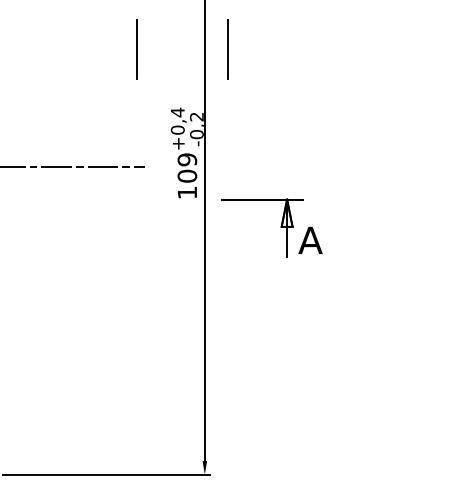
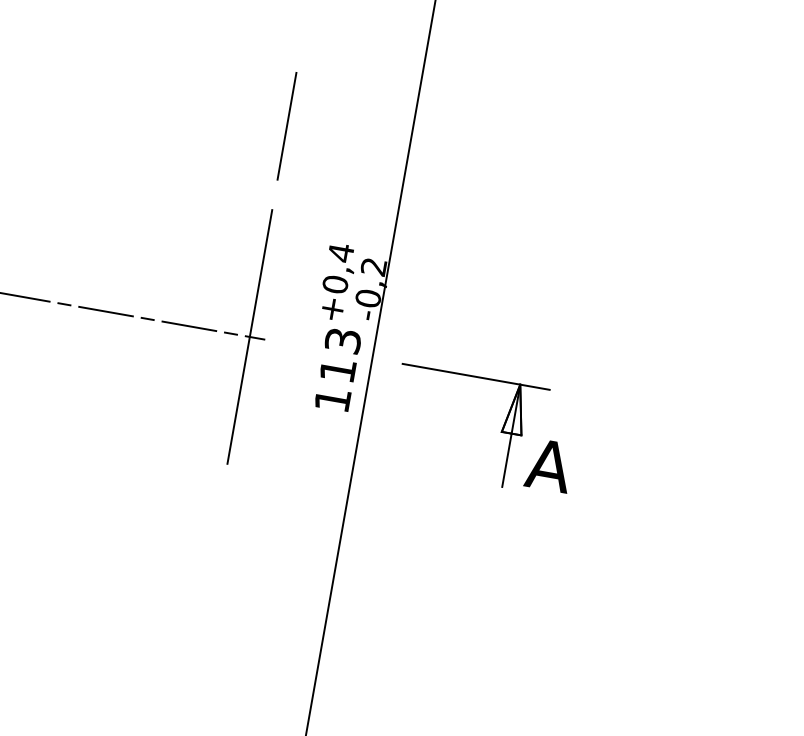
line: (227, 49) -> (450, 155), removed
line: (136, 166) -> (249, 336), added
text: (187, 167) -> (340, 354), 109 -> 113
part: (280, 227) -> (499, 432), moved

